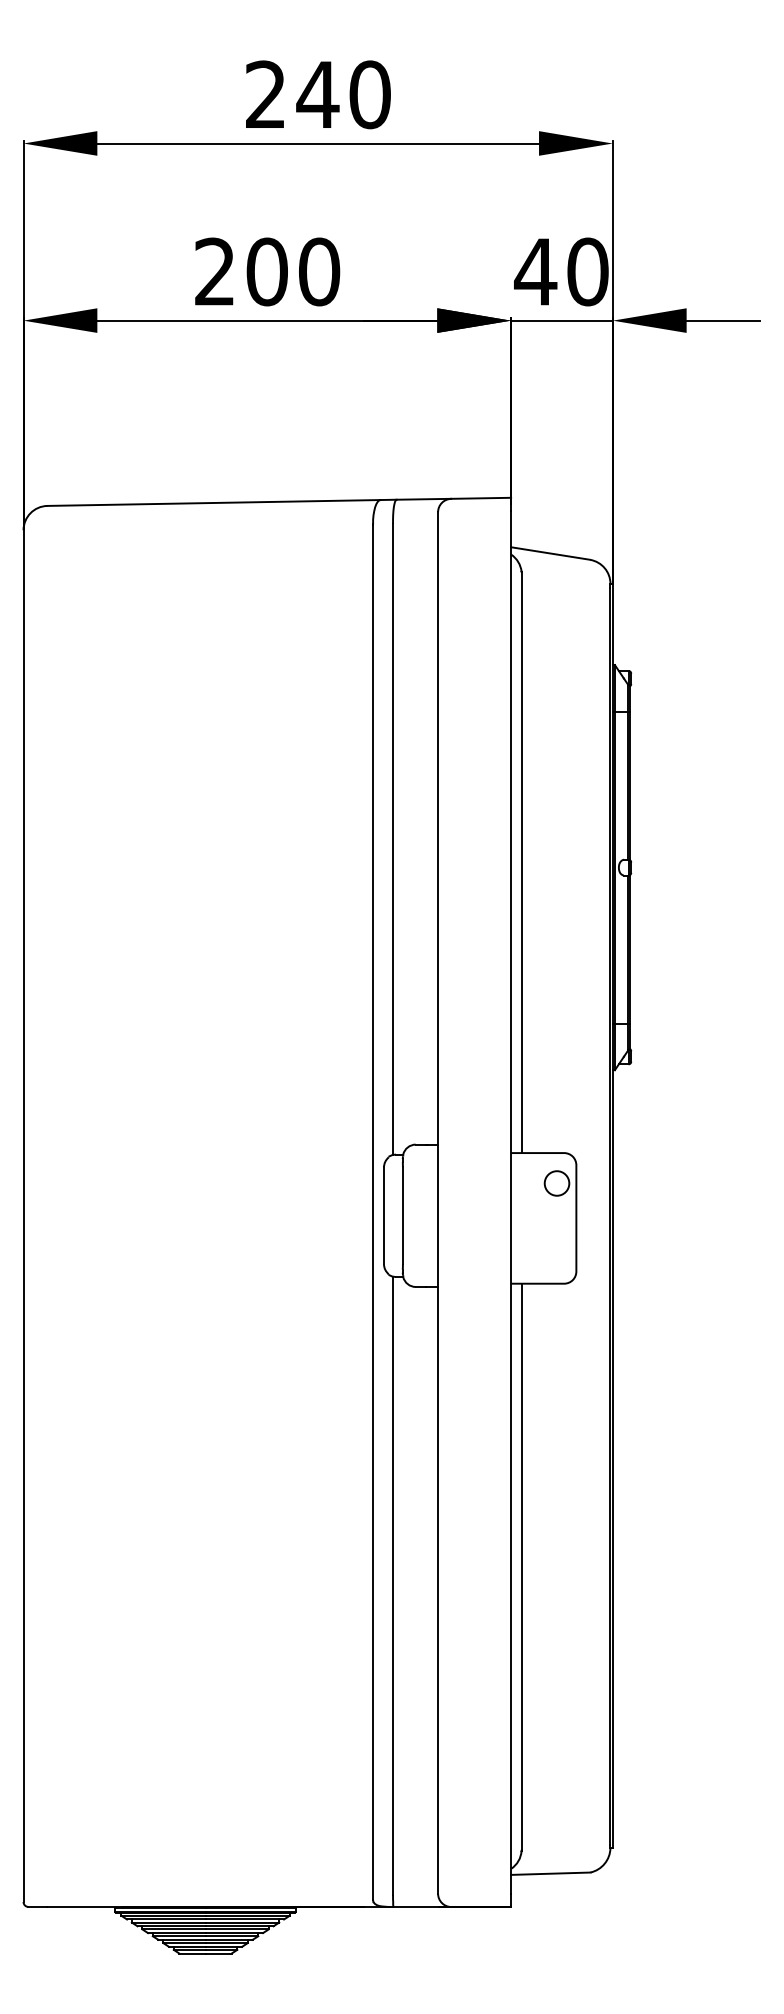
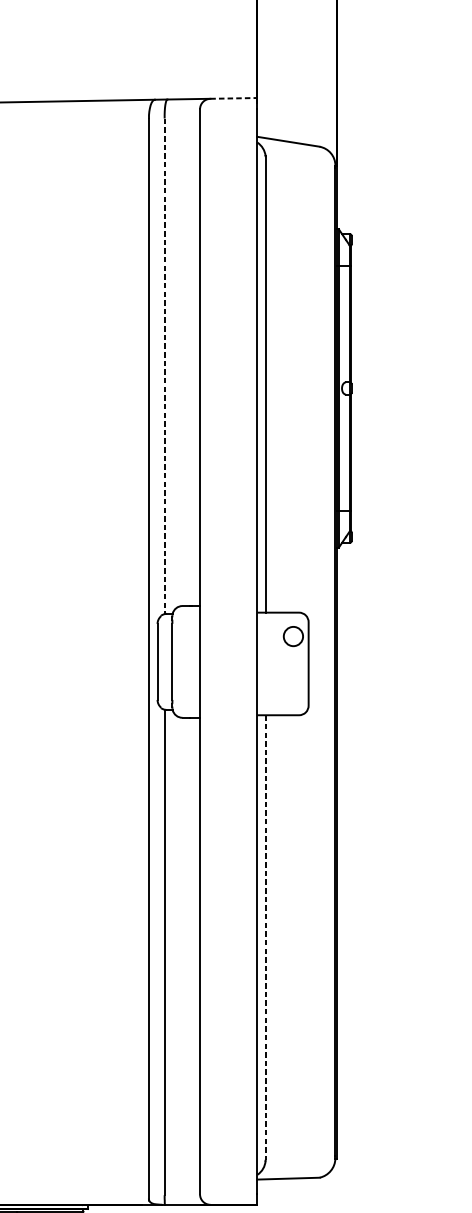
line: (481, 498) -> (234, 98), solid -> dashed
line: (393, 840) -> (165, 367), solid -> dashed
line: (521, 1567) -> (265, 938), solid -> dashed

